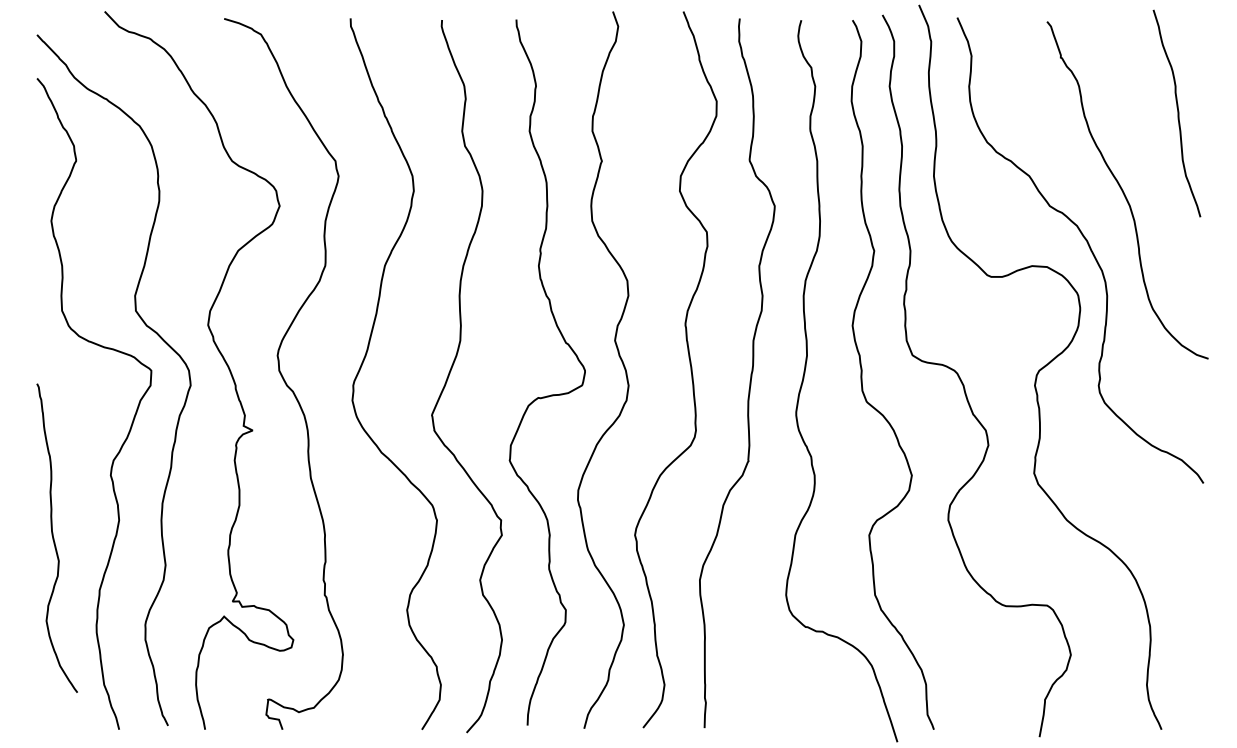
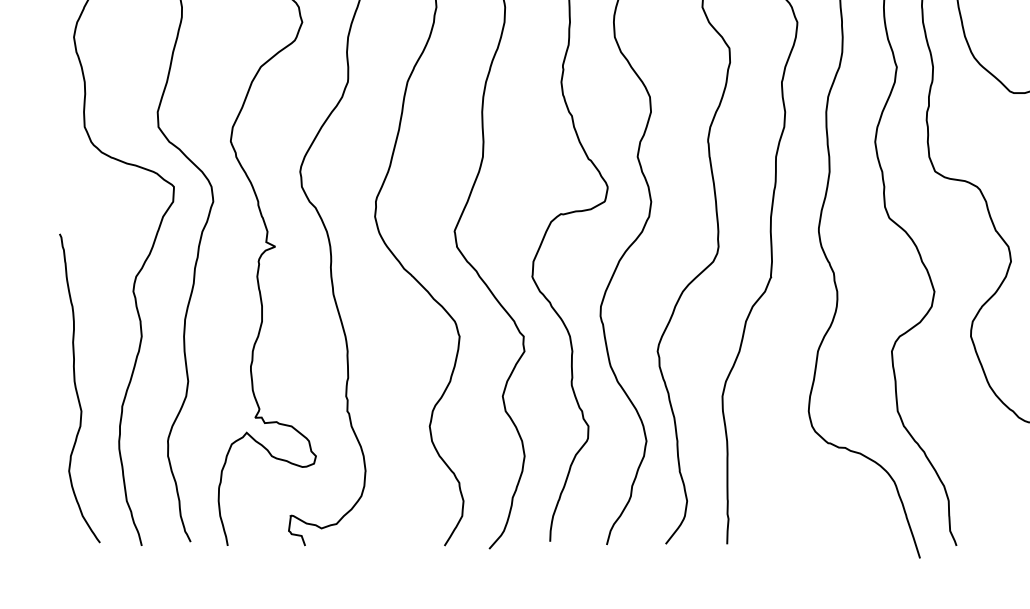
curve: (54, 538) -> (77, 388), moved

